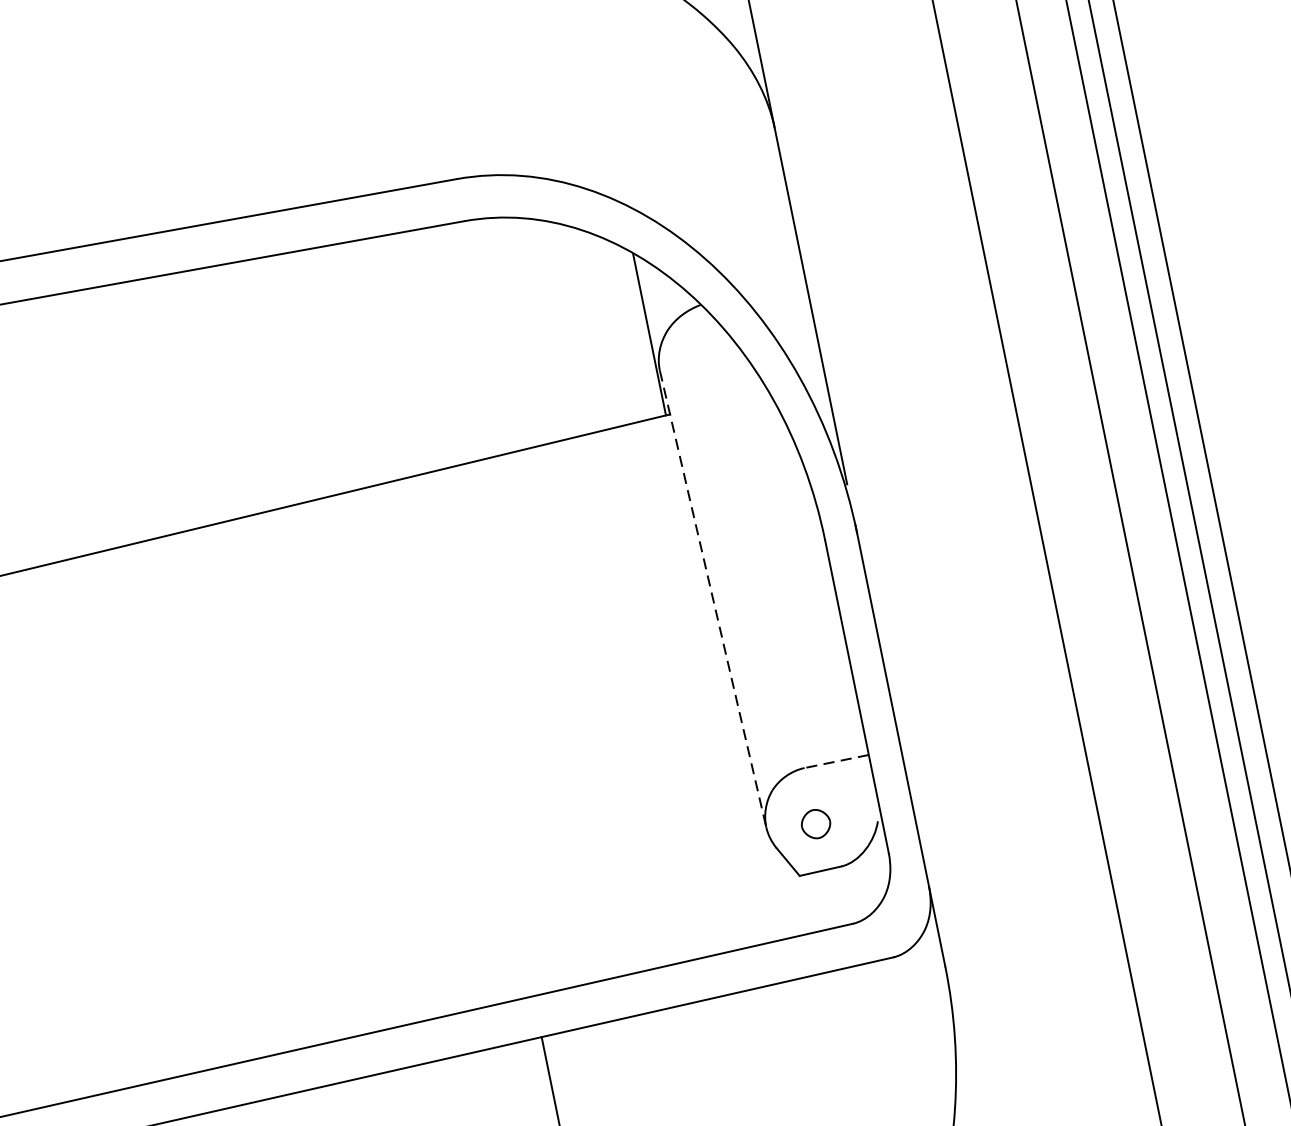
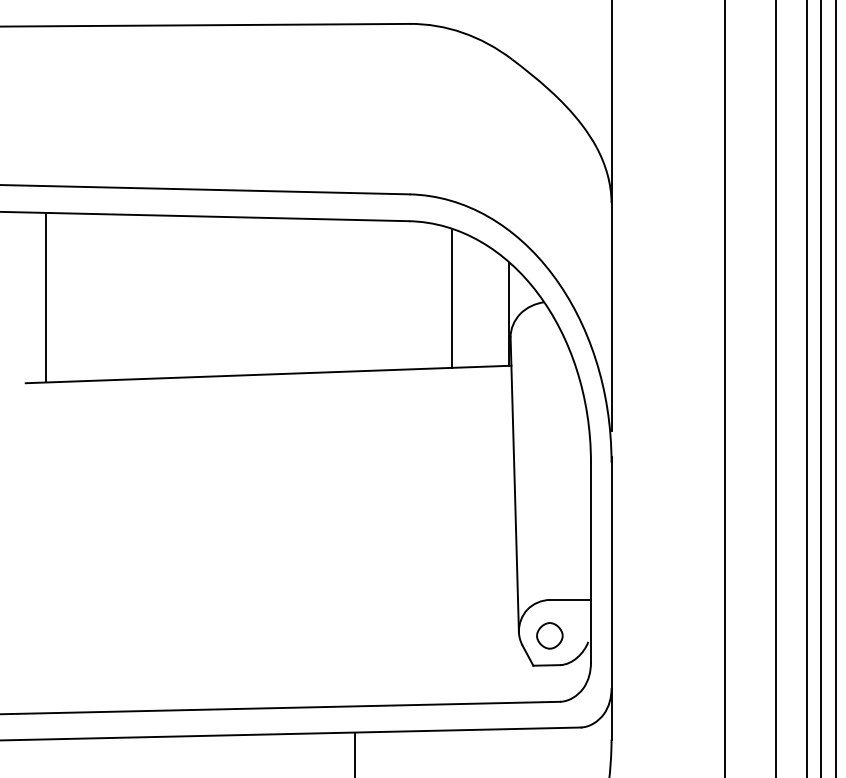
line: (556, 326) -> (452, 297), added
line: (712, 600) -> (514, 485), dashed -> solid
line: (836, 760) -> (570, 599), dashed -> solid
part: (815, 823) -> (549, 635), size x1.43

